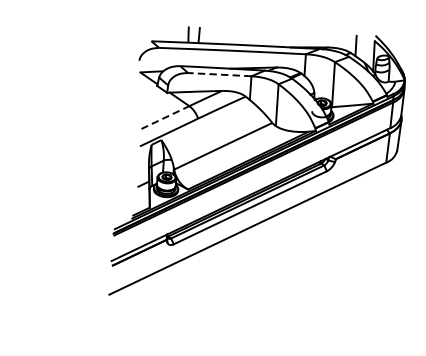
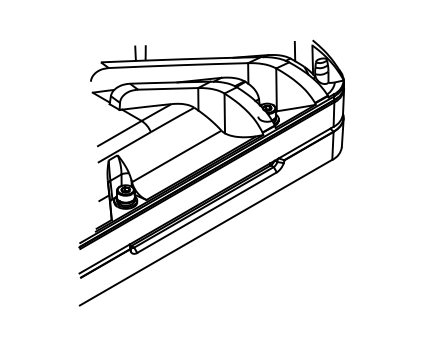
line: (219, 74) -> (167, 88), dashed -> solid
line: (166, 117) -> (120, 133), dashed -> solid

